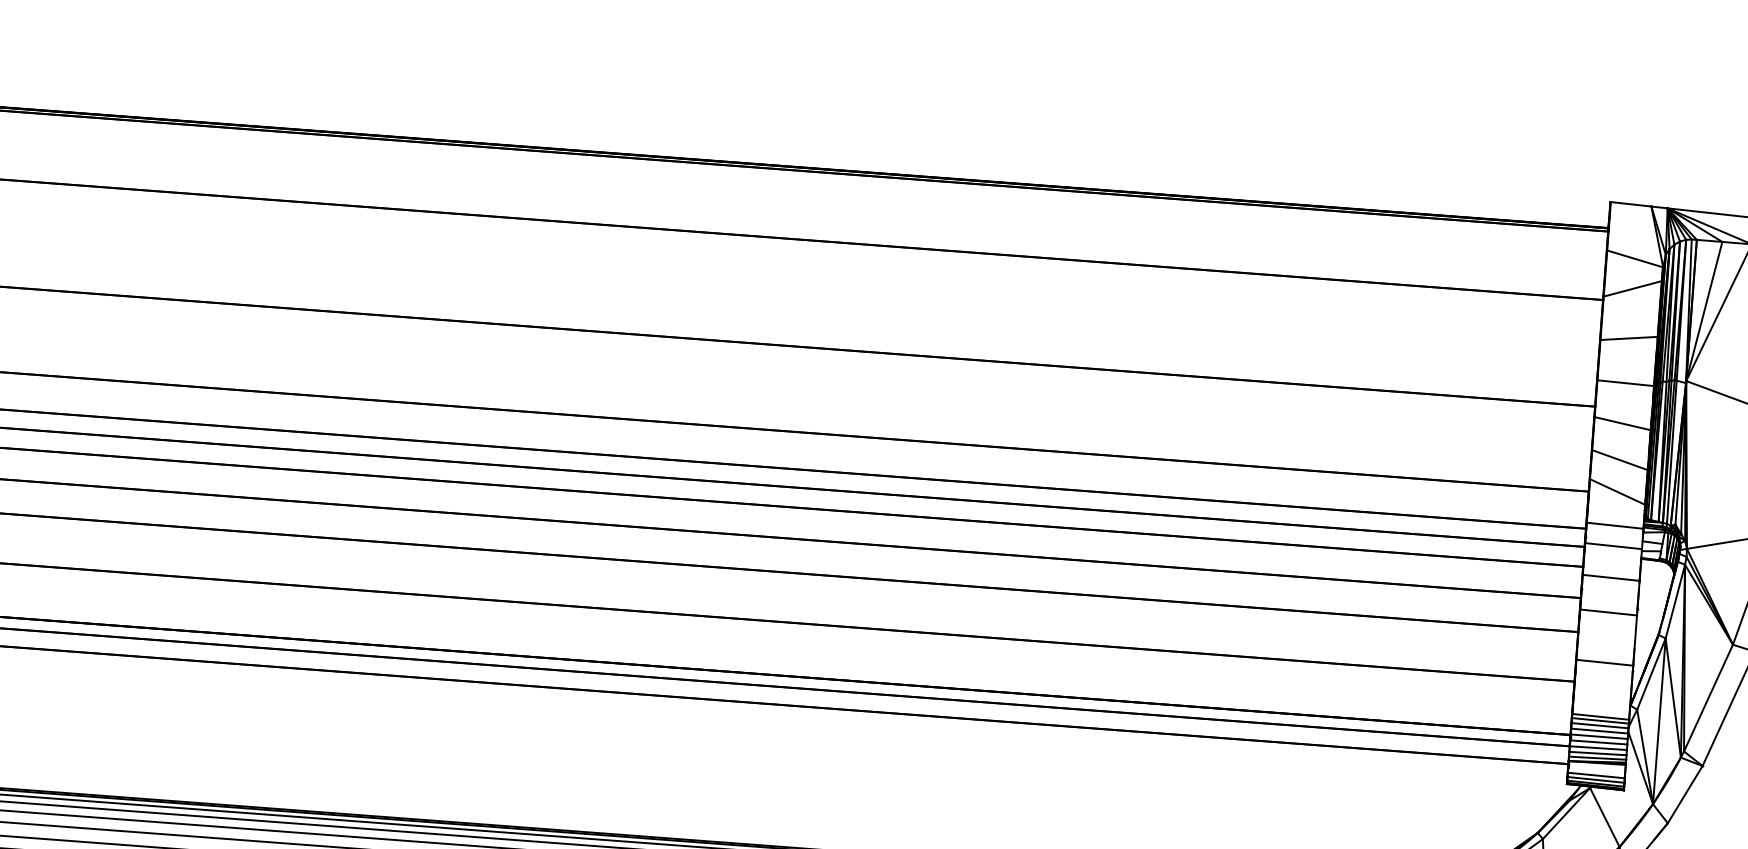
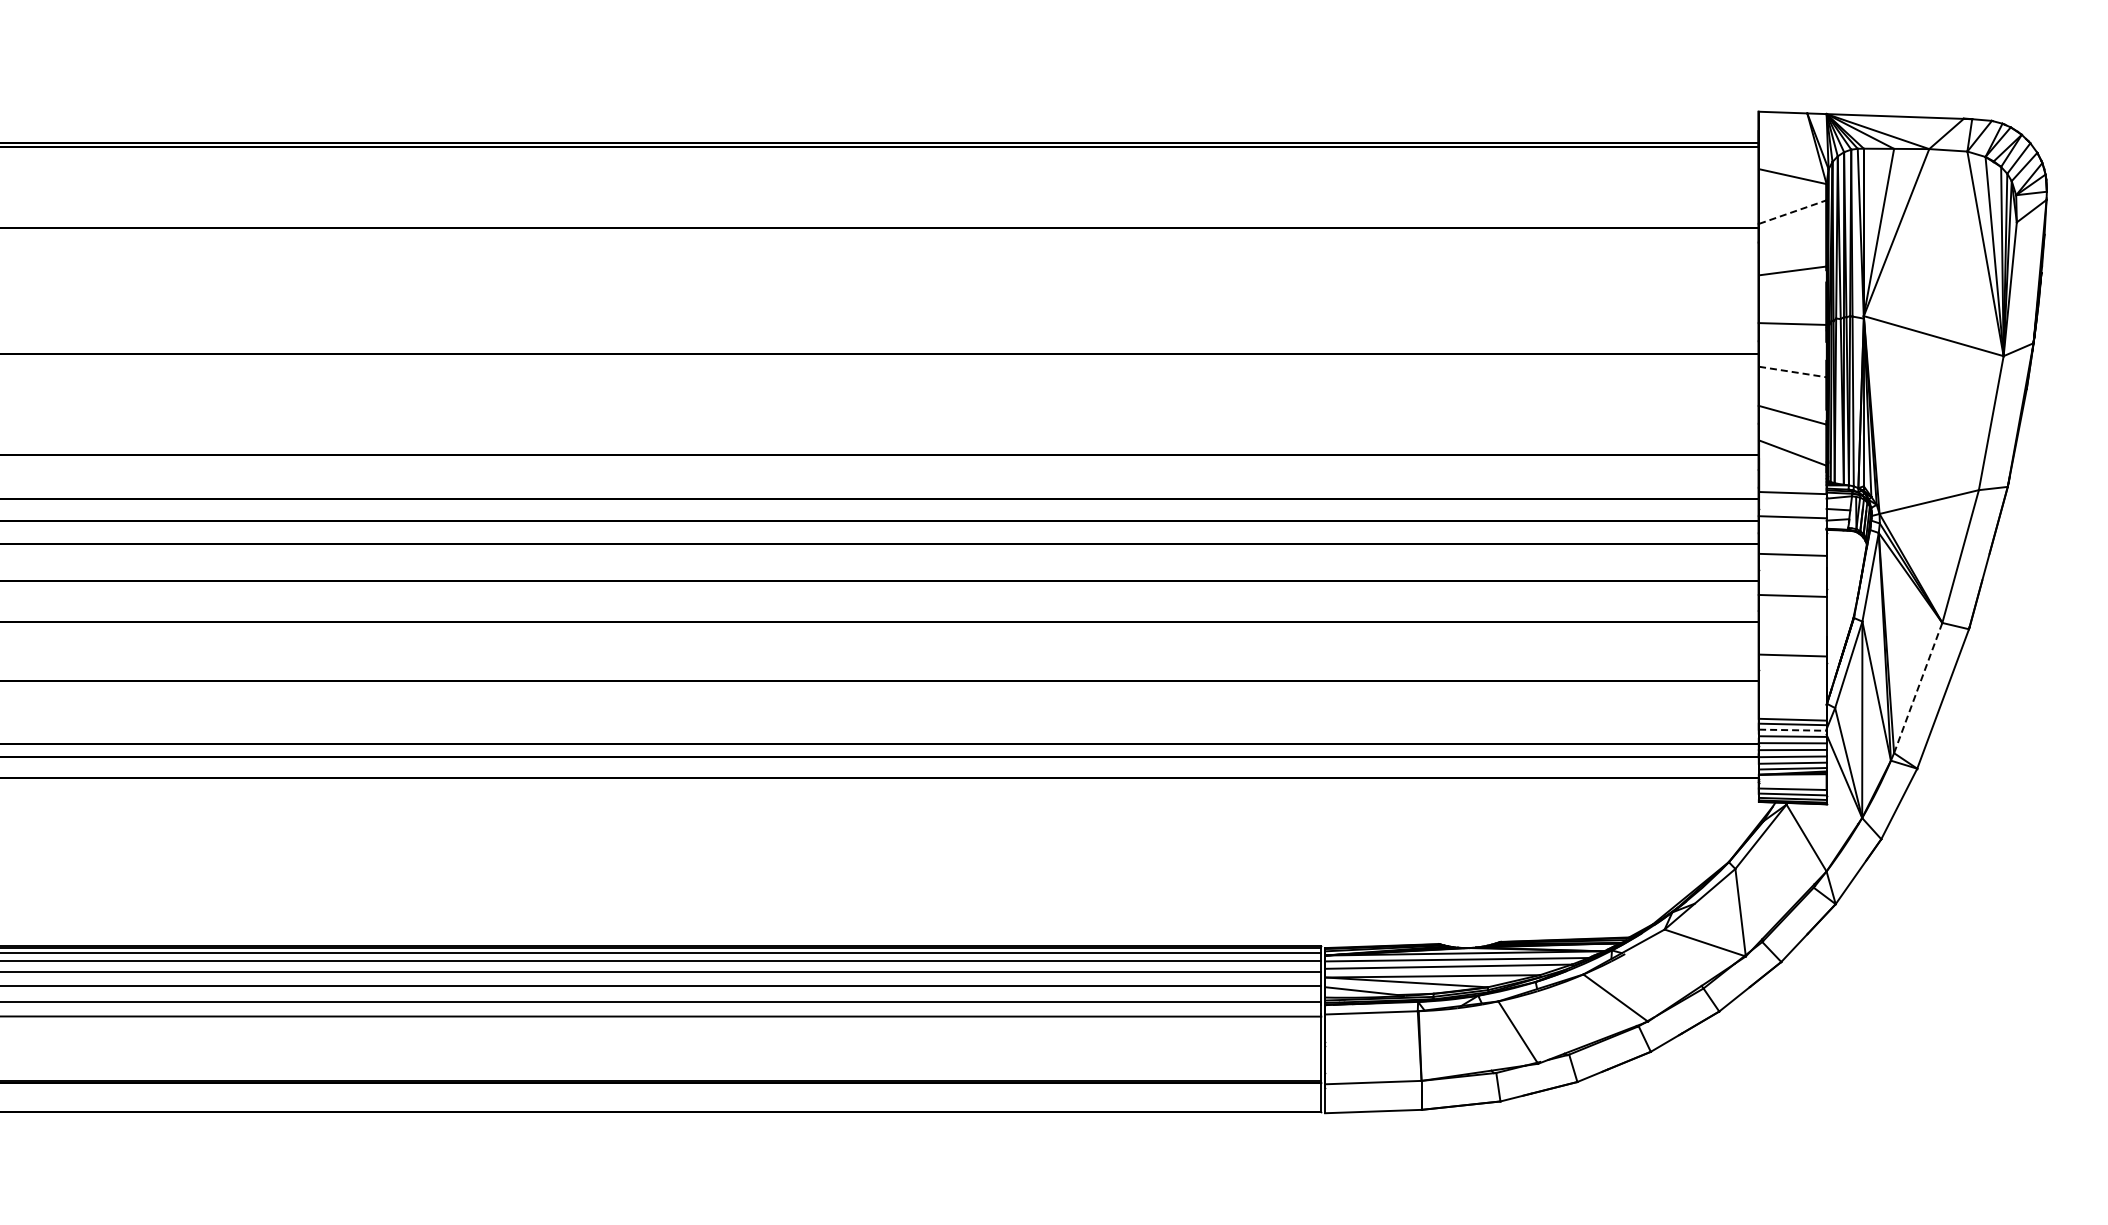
line: (1632, 289) -> (1792, 212), solid -> dashed
line: (1622, 424) -> (1792, 372), solid -> dashed
line: (1708, 698) -> (1918, 688), solid -> dashed
line: (1599, 725) -> (1792, 730), solid -> dashed

